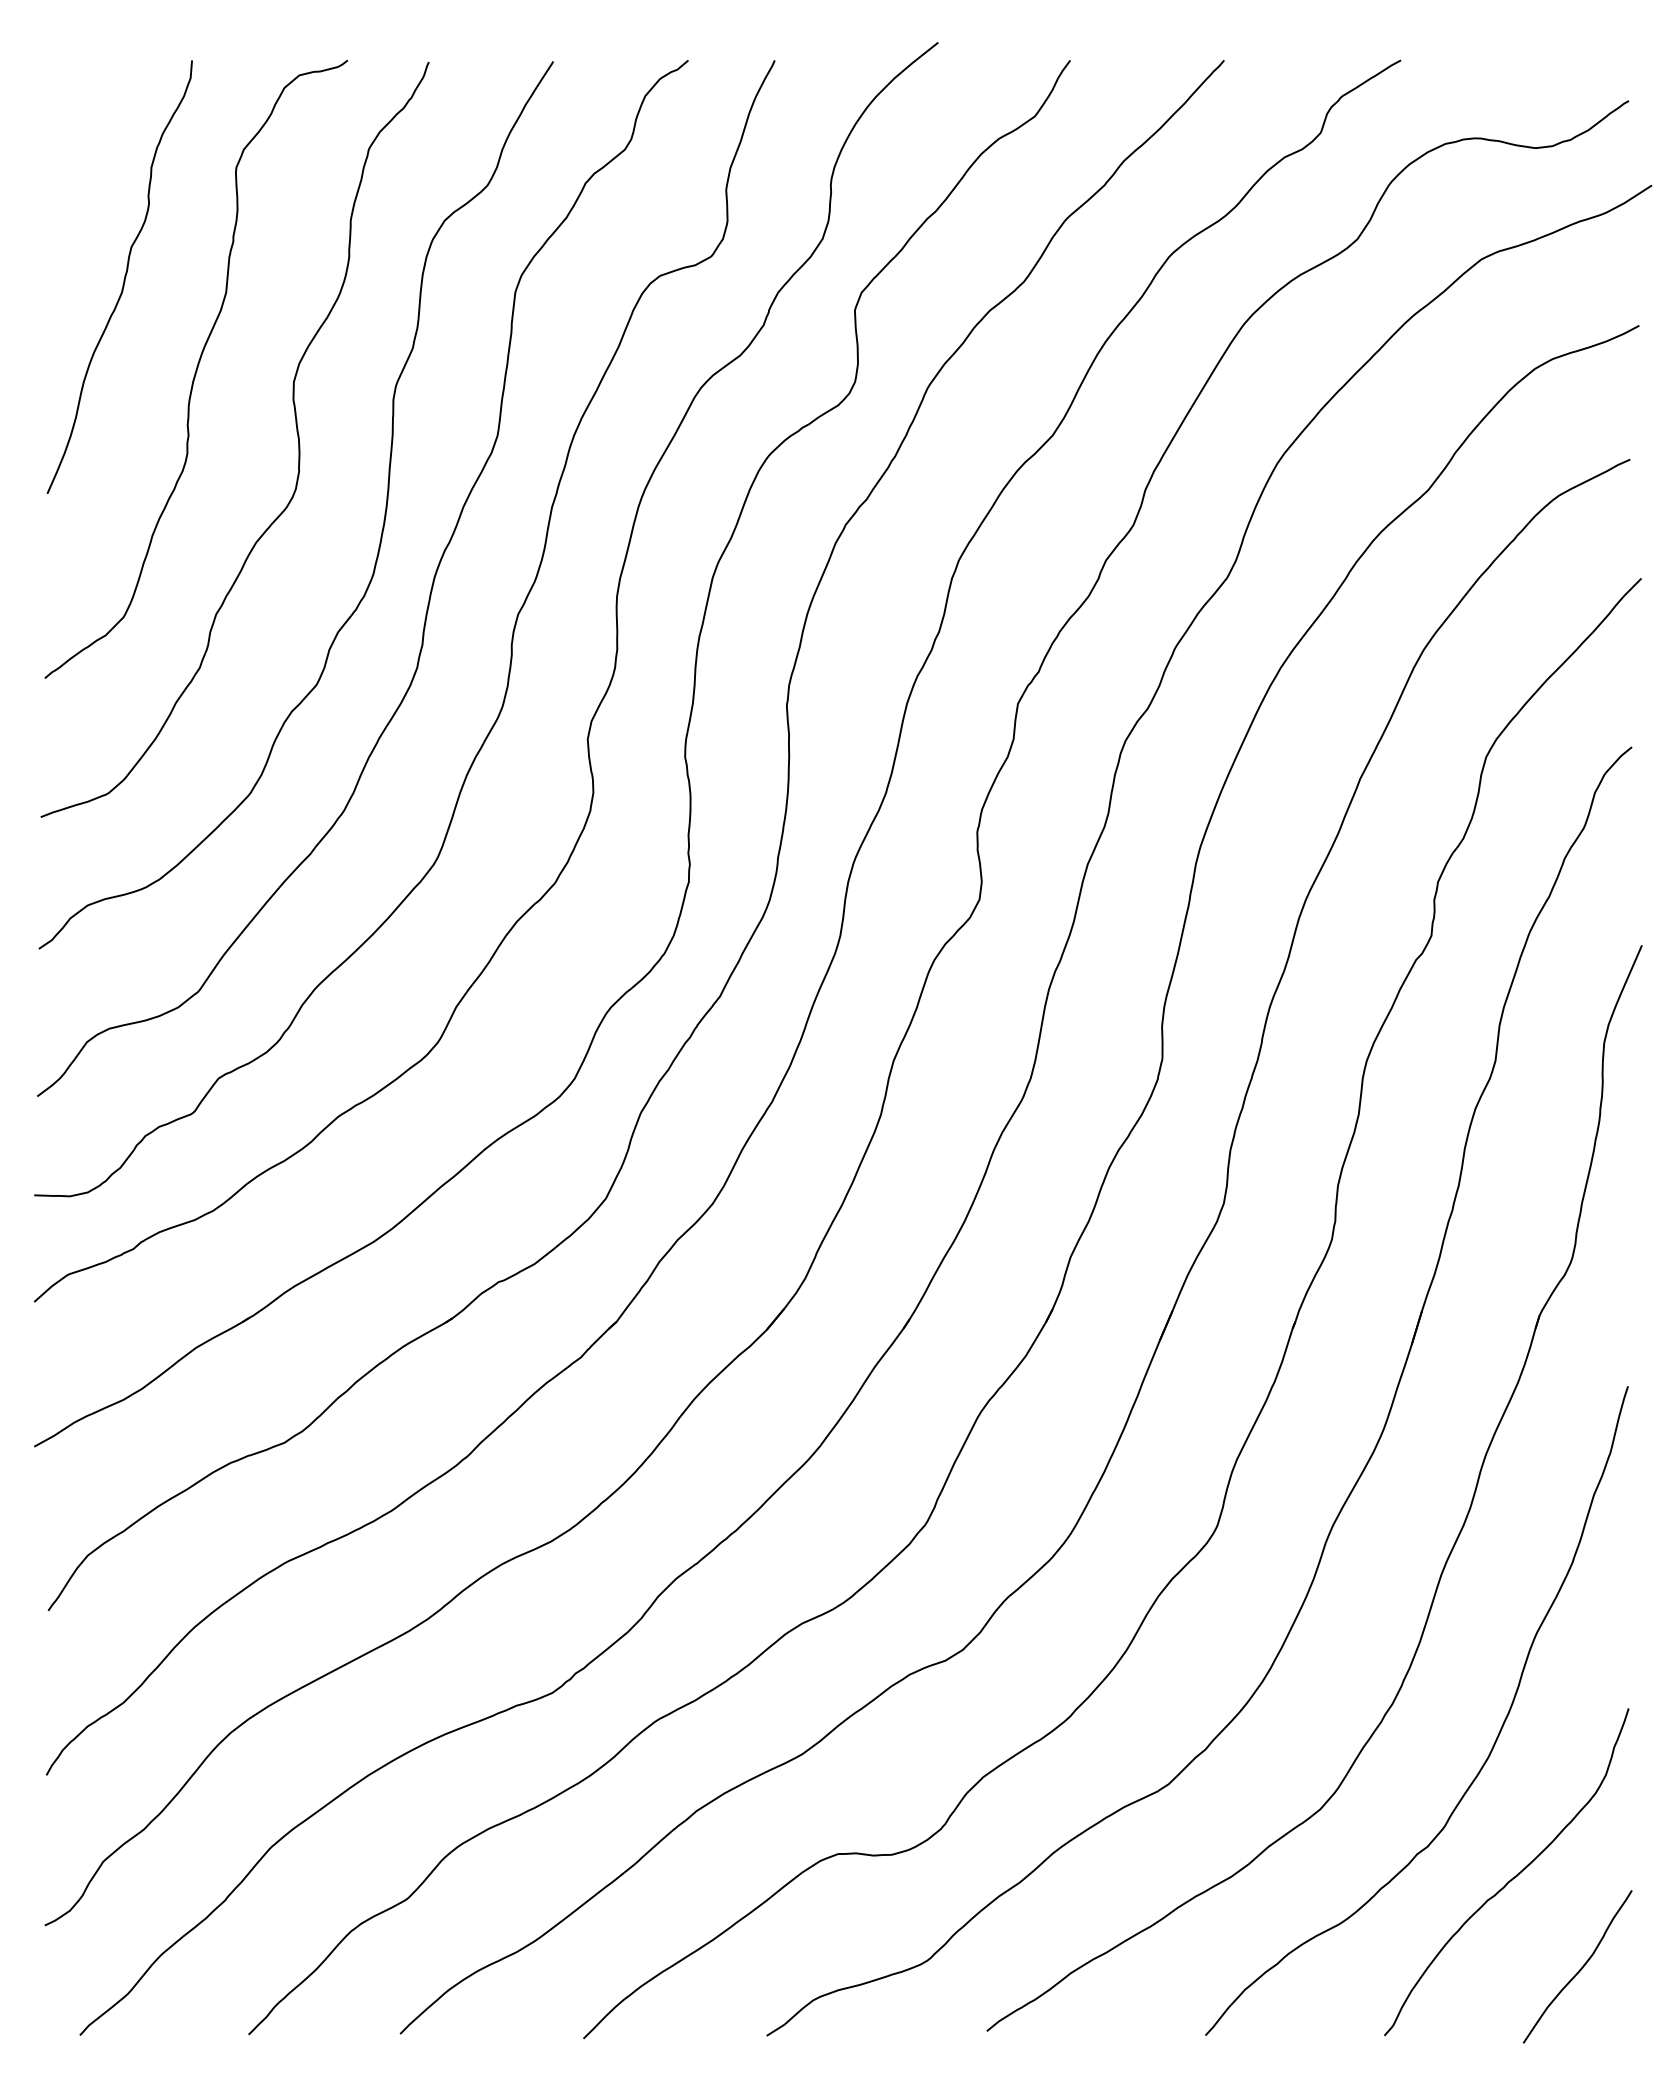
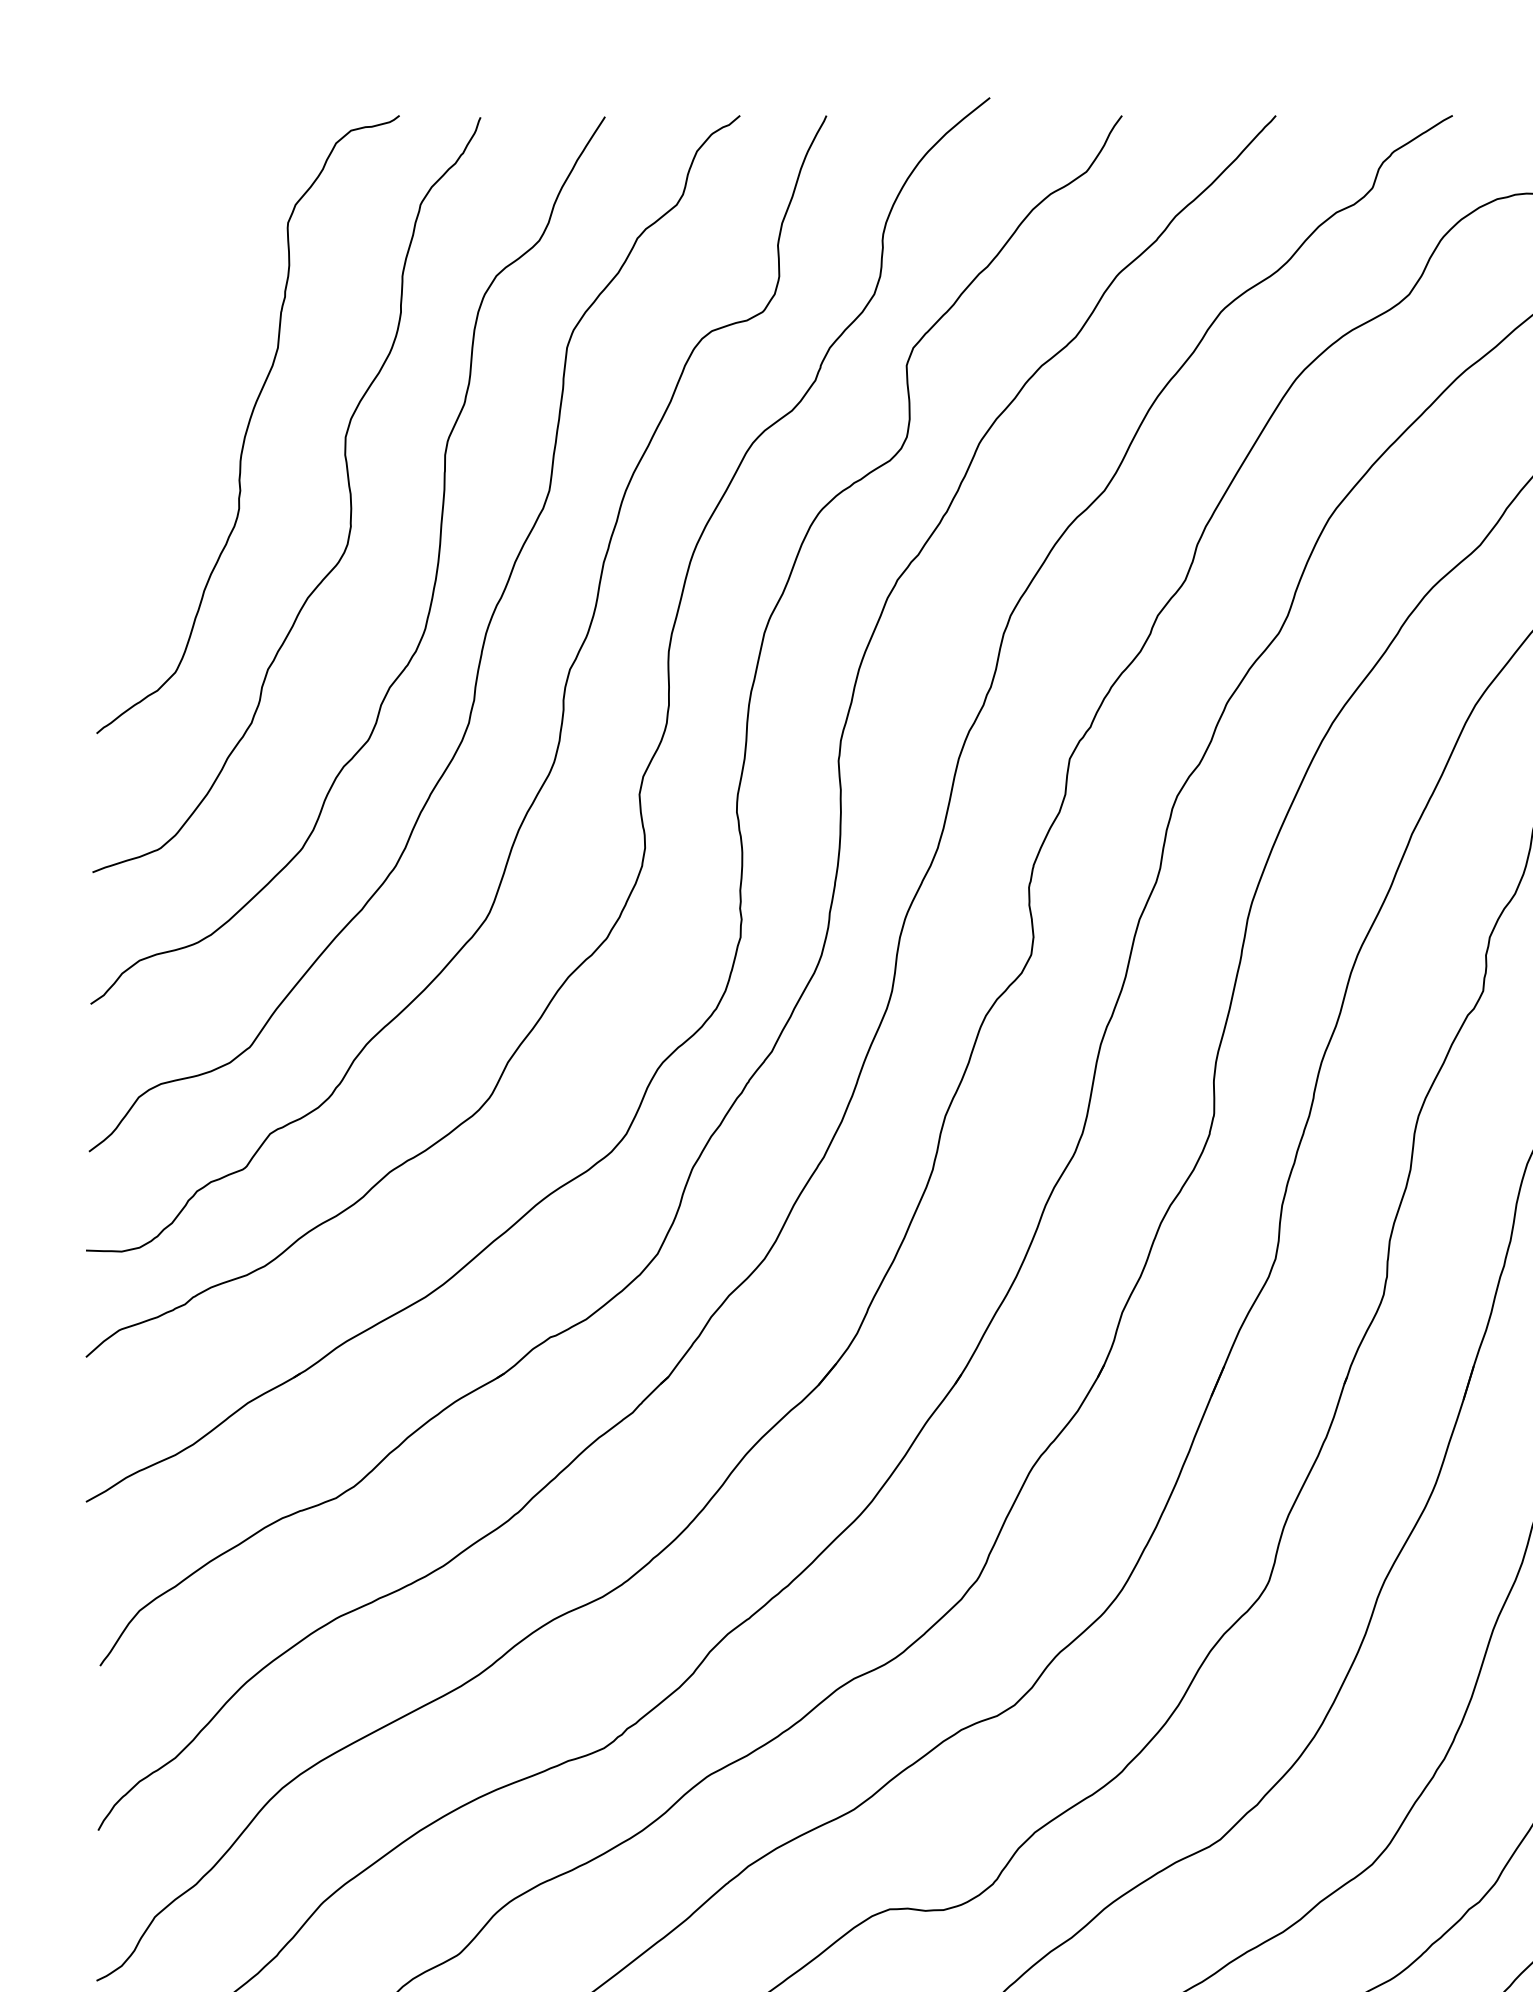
curve: (124, 276) -> (176, 331), removed

